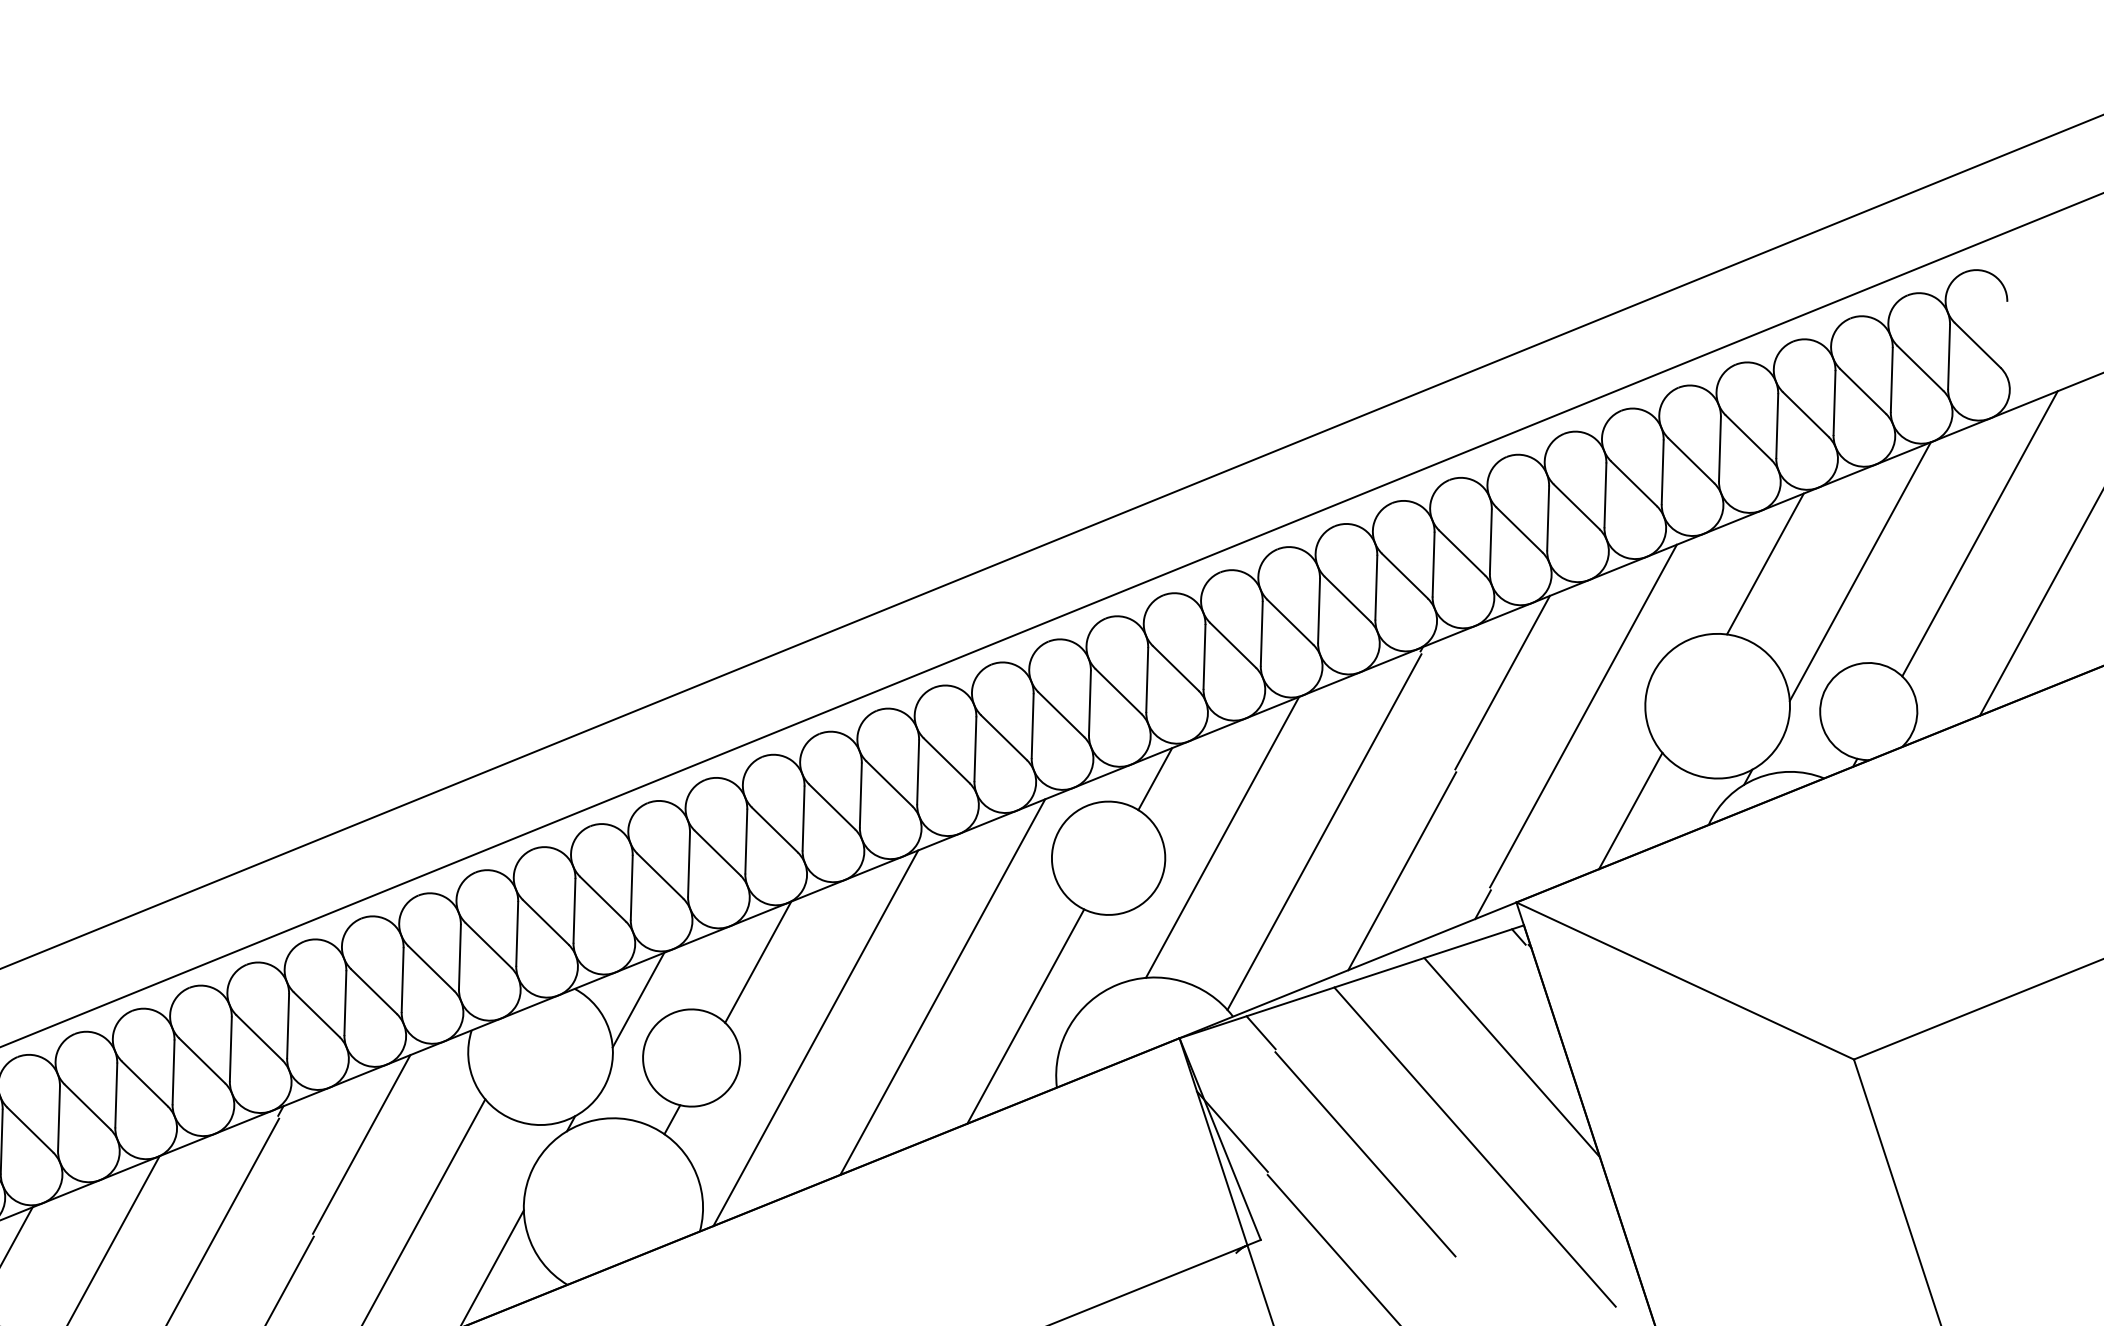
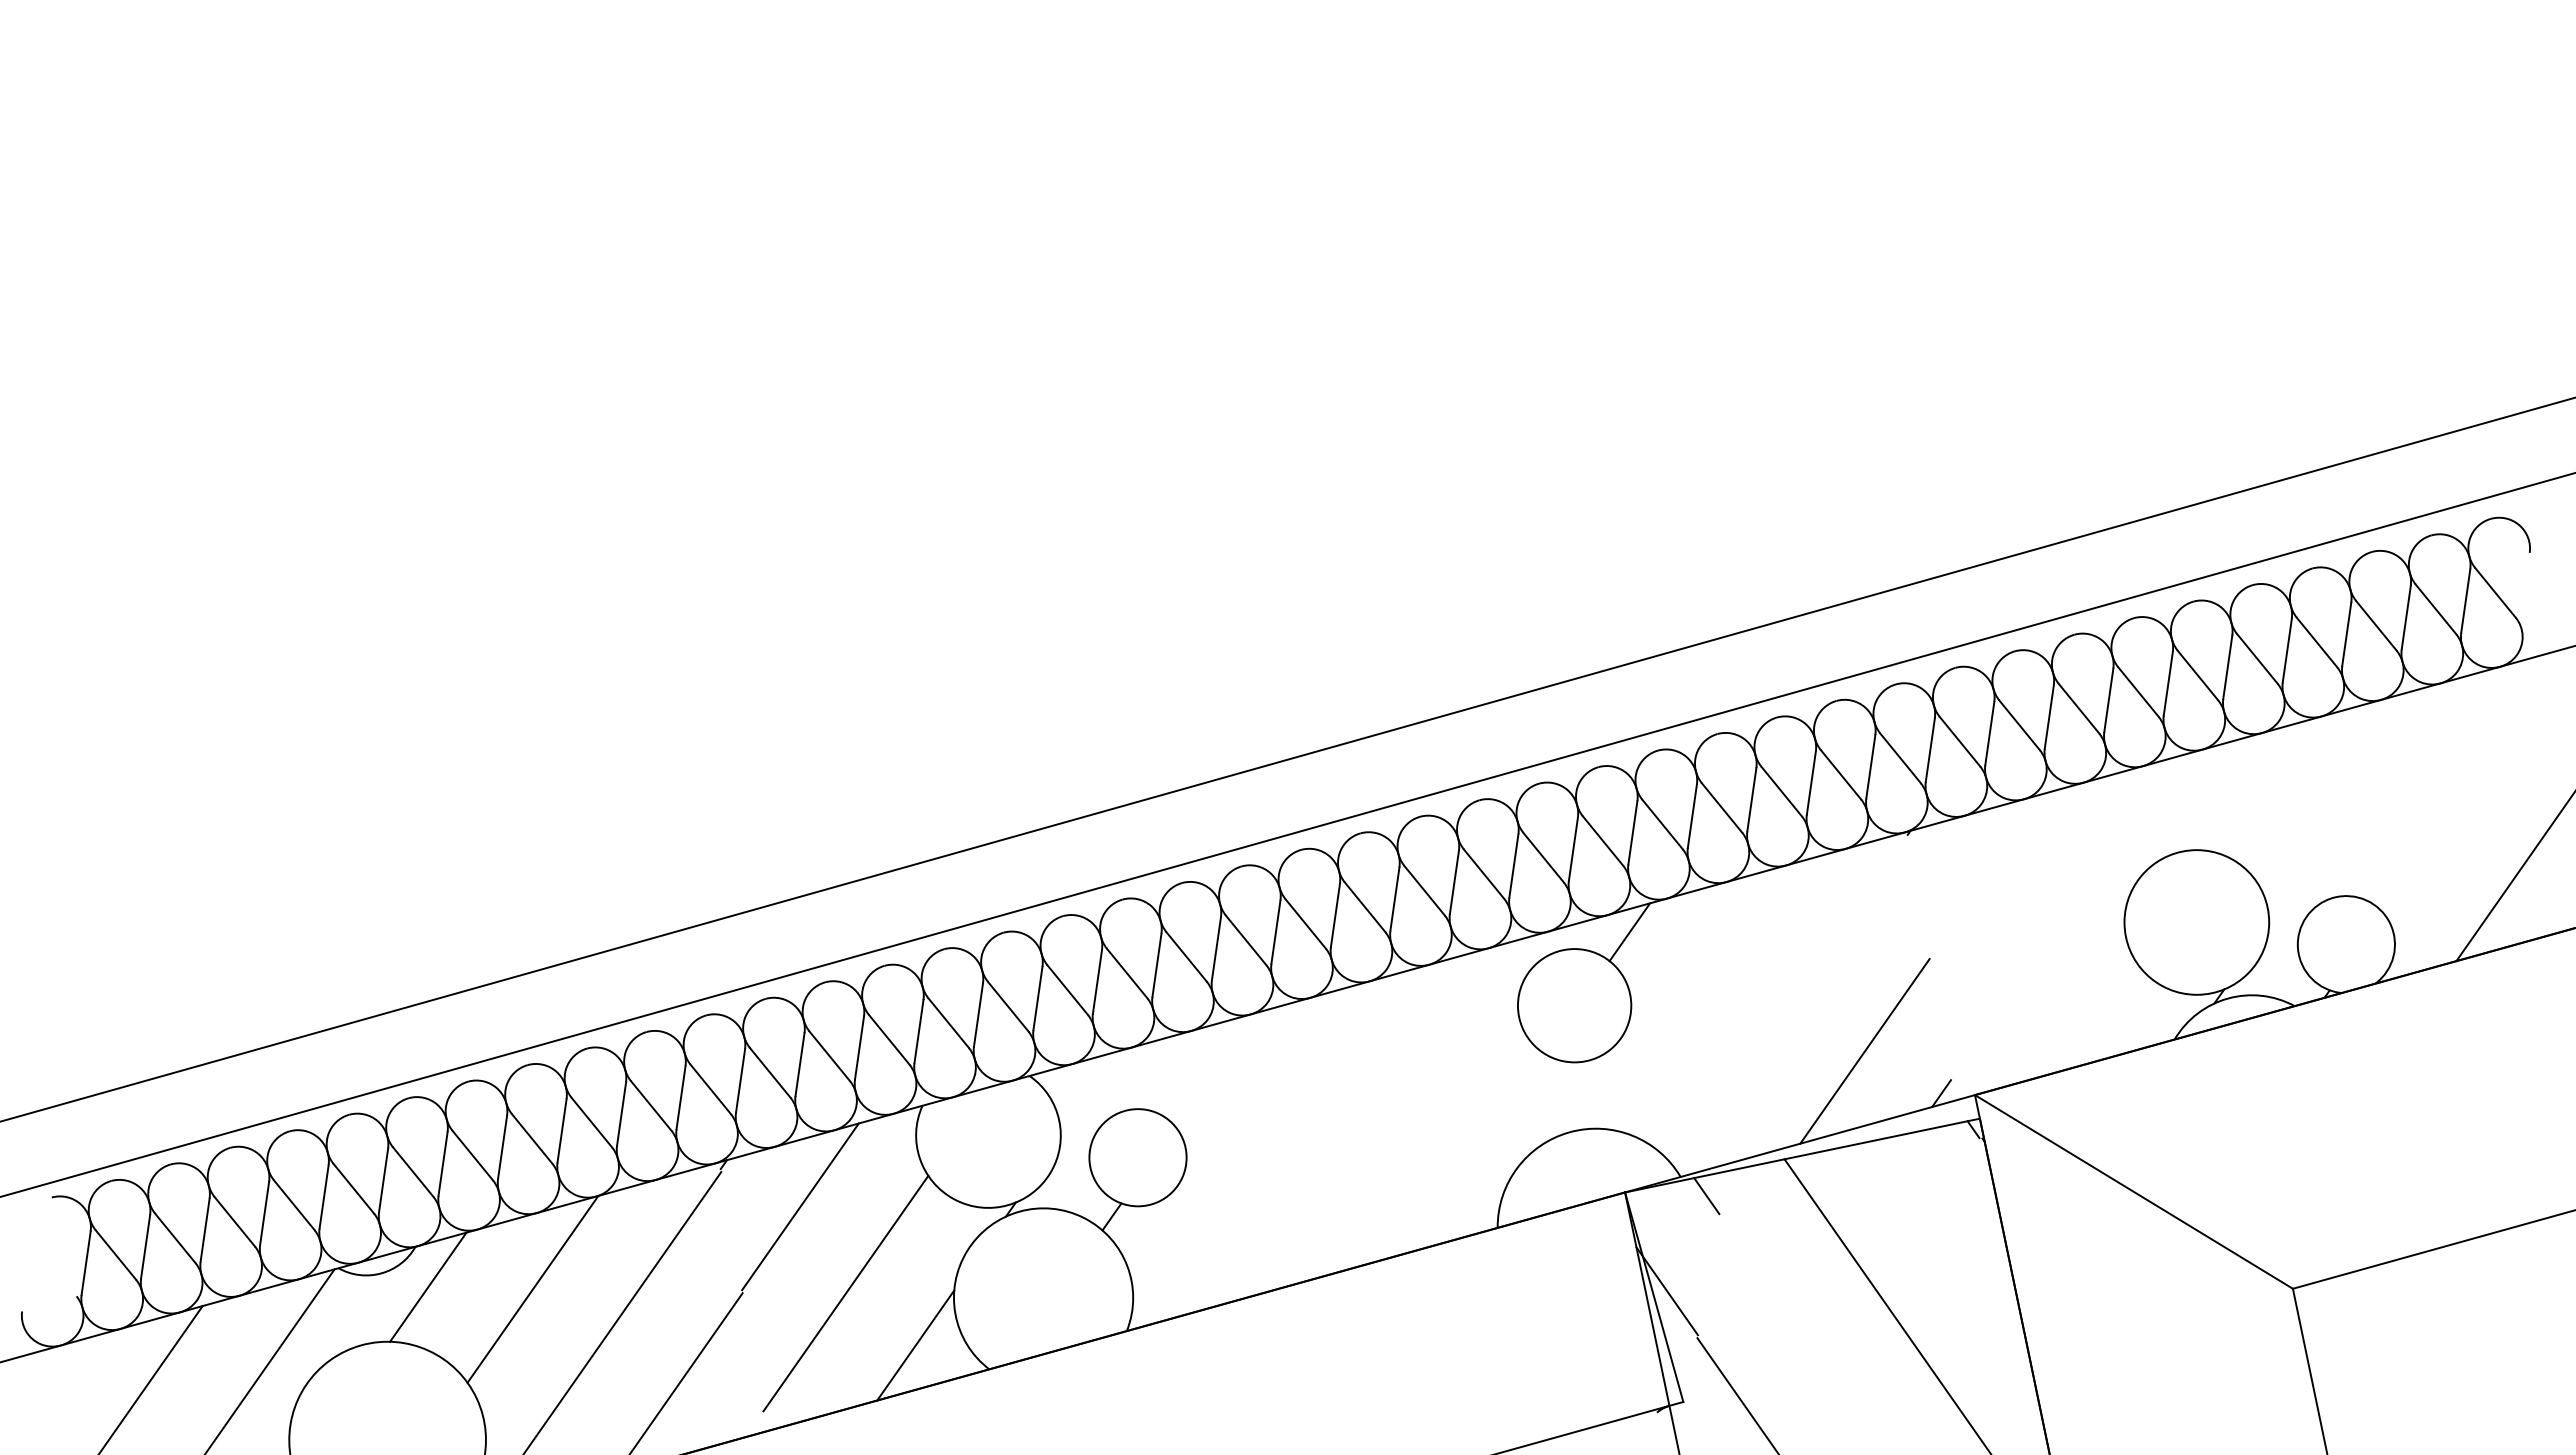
line: (1979, 533) -> (2476, 780), removed
line: (1765, 563) -> (2260, 786), removed
line: (1860, 571) -> (2353, 804), removed
line: (1502, 683) -> (1985, 875), removed
line: (1583, 716) -> (2062, 917), removed
line: (1630, 810) -> (2098, 1016), removed
line: (1323, 831) -> (1791, 1003), removed
line: (1221, 837) -> (1689, 997), removed
line: (757, 961) -> (1214, 1069), removed
line: (942, 987) -> (1395, 1115), removed
line: (638, 1000) -> (1091, 1094), removed
line: (1025, 1016) -> (1474, 1153), removed
line: (815, 1037) -> (1263, 1151), removed
line: (1512, 1057) -> (1953, 1248), removed
line: (1365, 1154) -> (1796, 1328), removed

